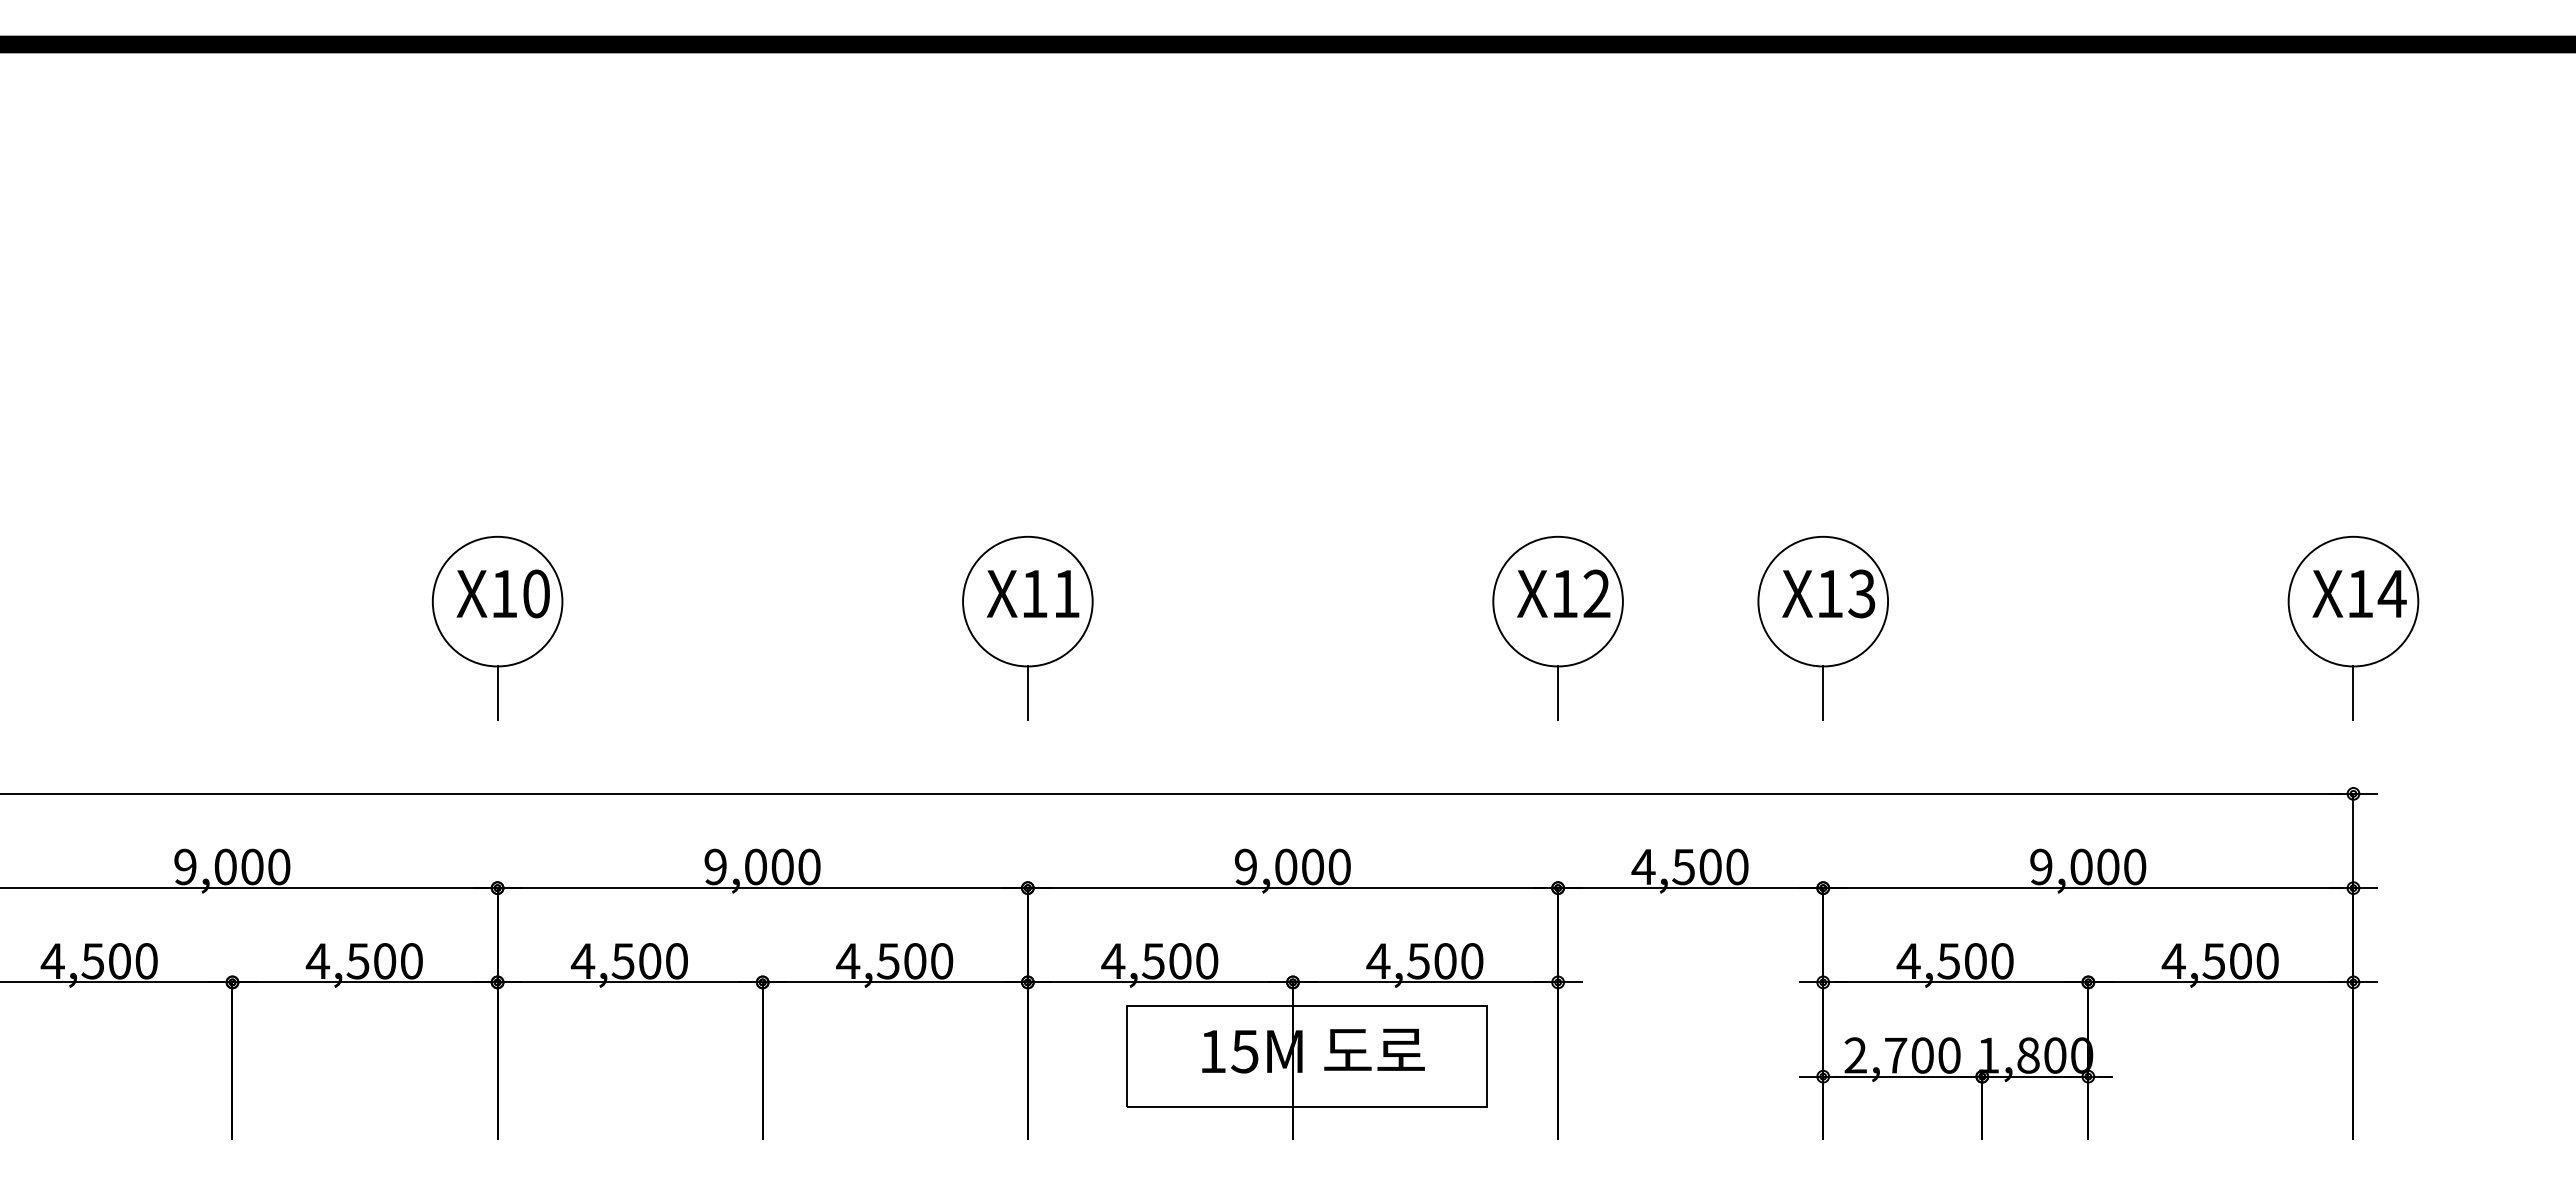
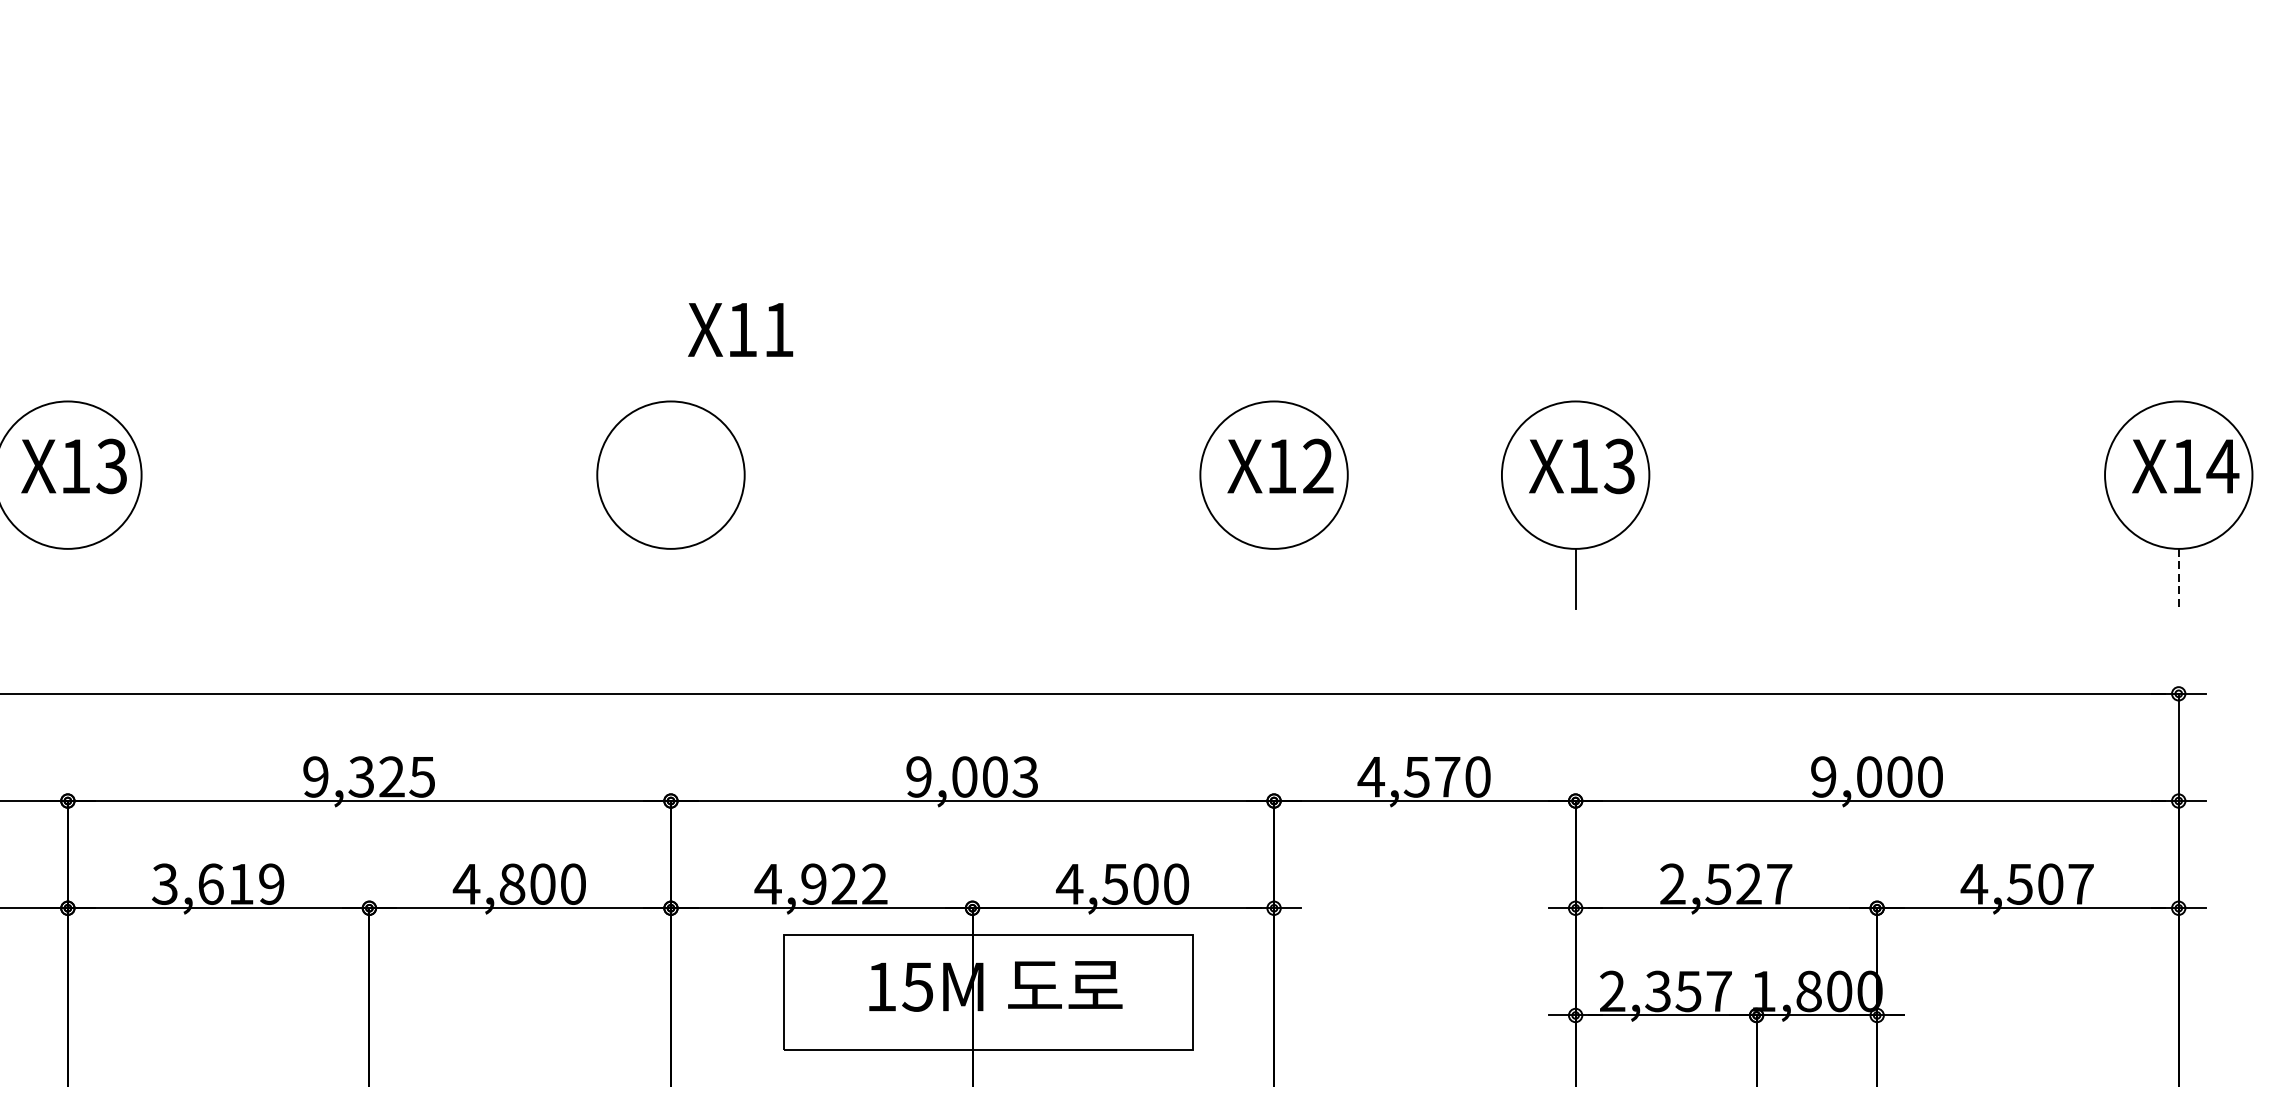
text: (535, 593) -> (110, 465), X10 -> X13
text: (1032, 593) -> (739, 329), moved
line: (497, 692) -> (67, 578), removed
line: (1027, 692) -> (670, 578), removed
line: (1558, 692) -> (1274, 578), removed
line: (2353, 693) -> (2178, 579), solid -> dashed
text: (782, 866) -> (391, 776), 9,000 -> 9,325
text: (1339, 866) -> (1025, 776), 9,000 -> 9,003
text: (1710, 866) -> (1447, 776), 4,500 -> 4,570
text: (629, 961) -> (217, 884), 4,500 -> 3,619
text: (887, 961) -> (511, 884), 4,500 -> 4,800
text: (1180, 961) -> (844, 884), 4,500 -> 4,922
text: (1954, 961) -> (1724, 884), 4,500 -> 2,527
text: (2267, 961) -> (2080, 884), 4,500 -> 4,507
text: (1922, 1055) -> (1688, 991), 2,700 -> 2,357

